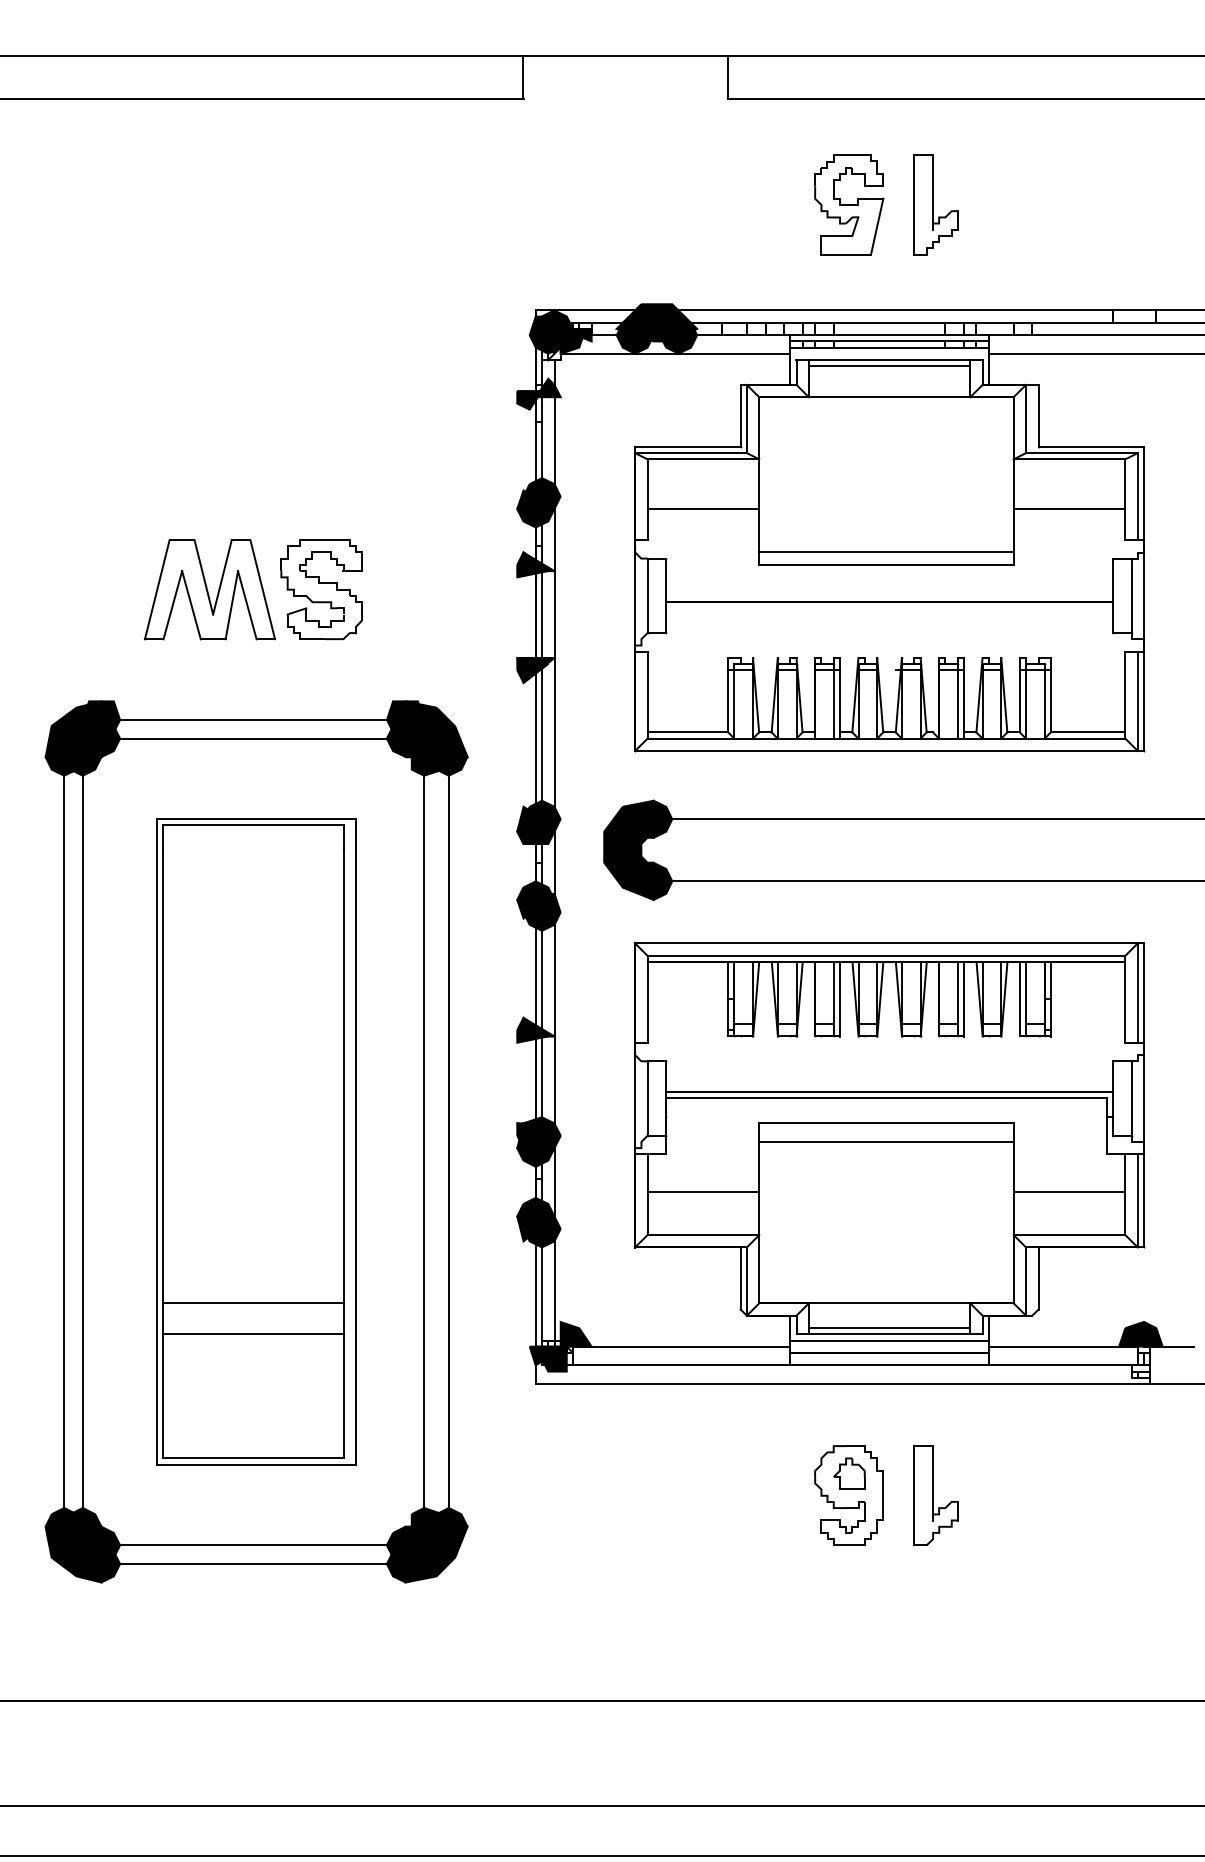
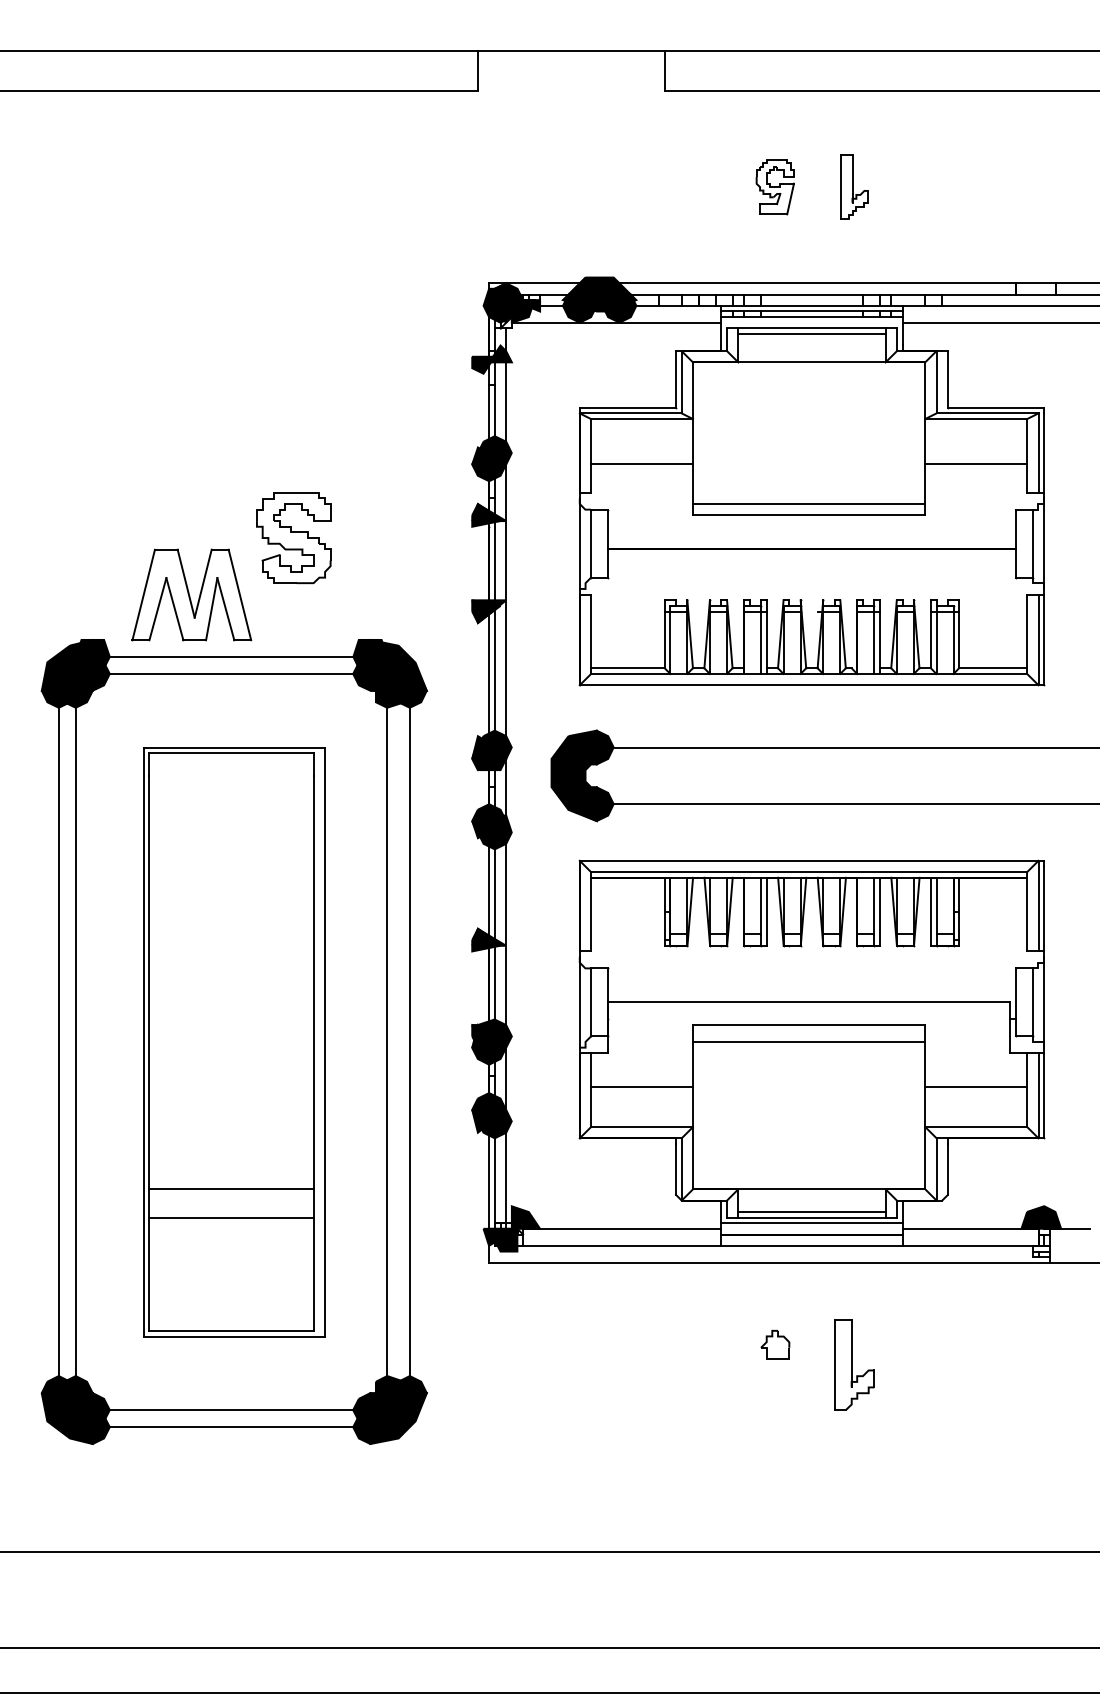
part: (936, 204) -> (854, 186), size x0.7
part: (849, 205) -> (775, 187), size x0.6
part: (209, 589) -> (191, 594), moved
line: (889, 1092) -> (811, 996), removed
part: (848, 1495) -> (774, 1364), removed

